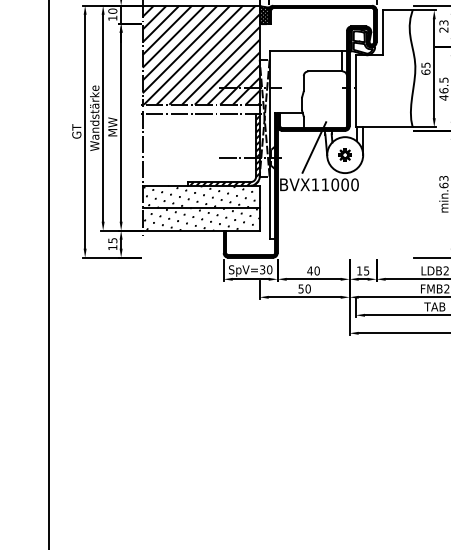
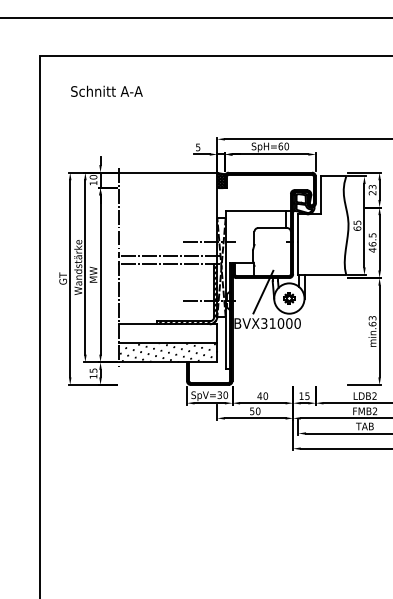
hatch: (200, 55) -> (167, 214), removed
text: (315, 184) -> (264, 323), BVX11000 -> BVX31000
hatch: (200, 196) -> (167, 333), removed

